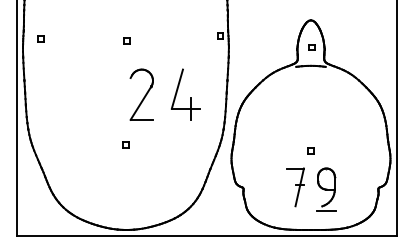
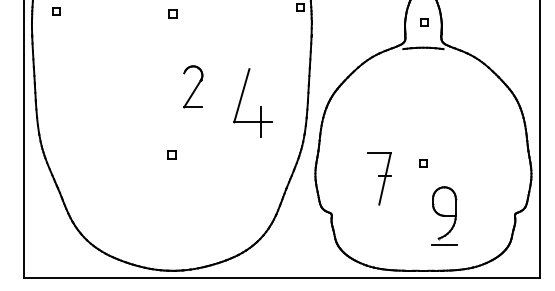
part: (141, 94) -> (193, 86), size x0.6
part: (185, 94) -> (252, 102), moved
part: (295, 187) -> (379, 179), moved

